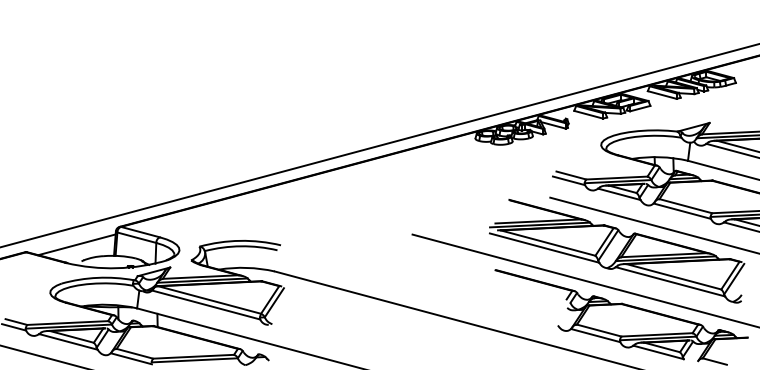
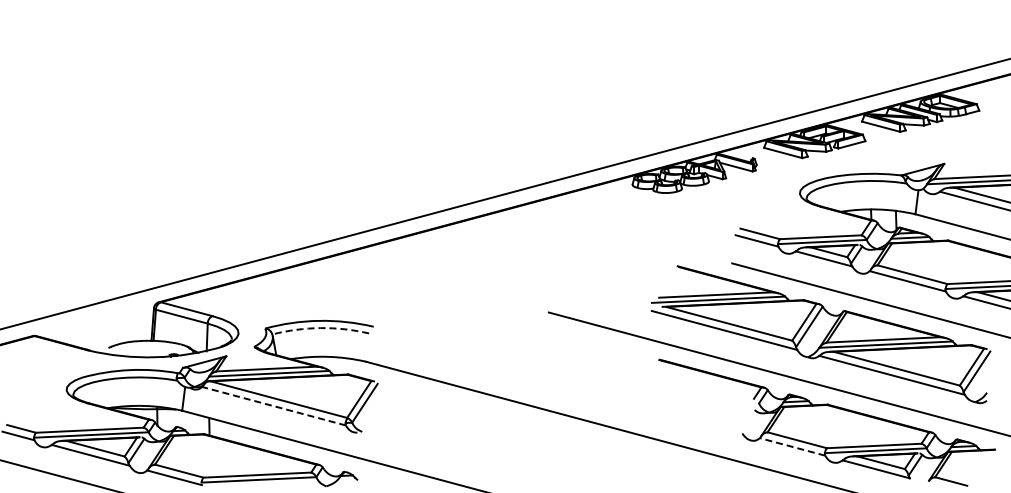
line: (76, 244) -> (101, 325), removed
arc: (241, 246) -> (320, 328), solid -> dashed
line: (206, 305) -> (274, 406), solid -> dashed
line: (595, 335) -> (792, 446), solid -> dashed

